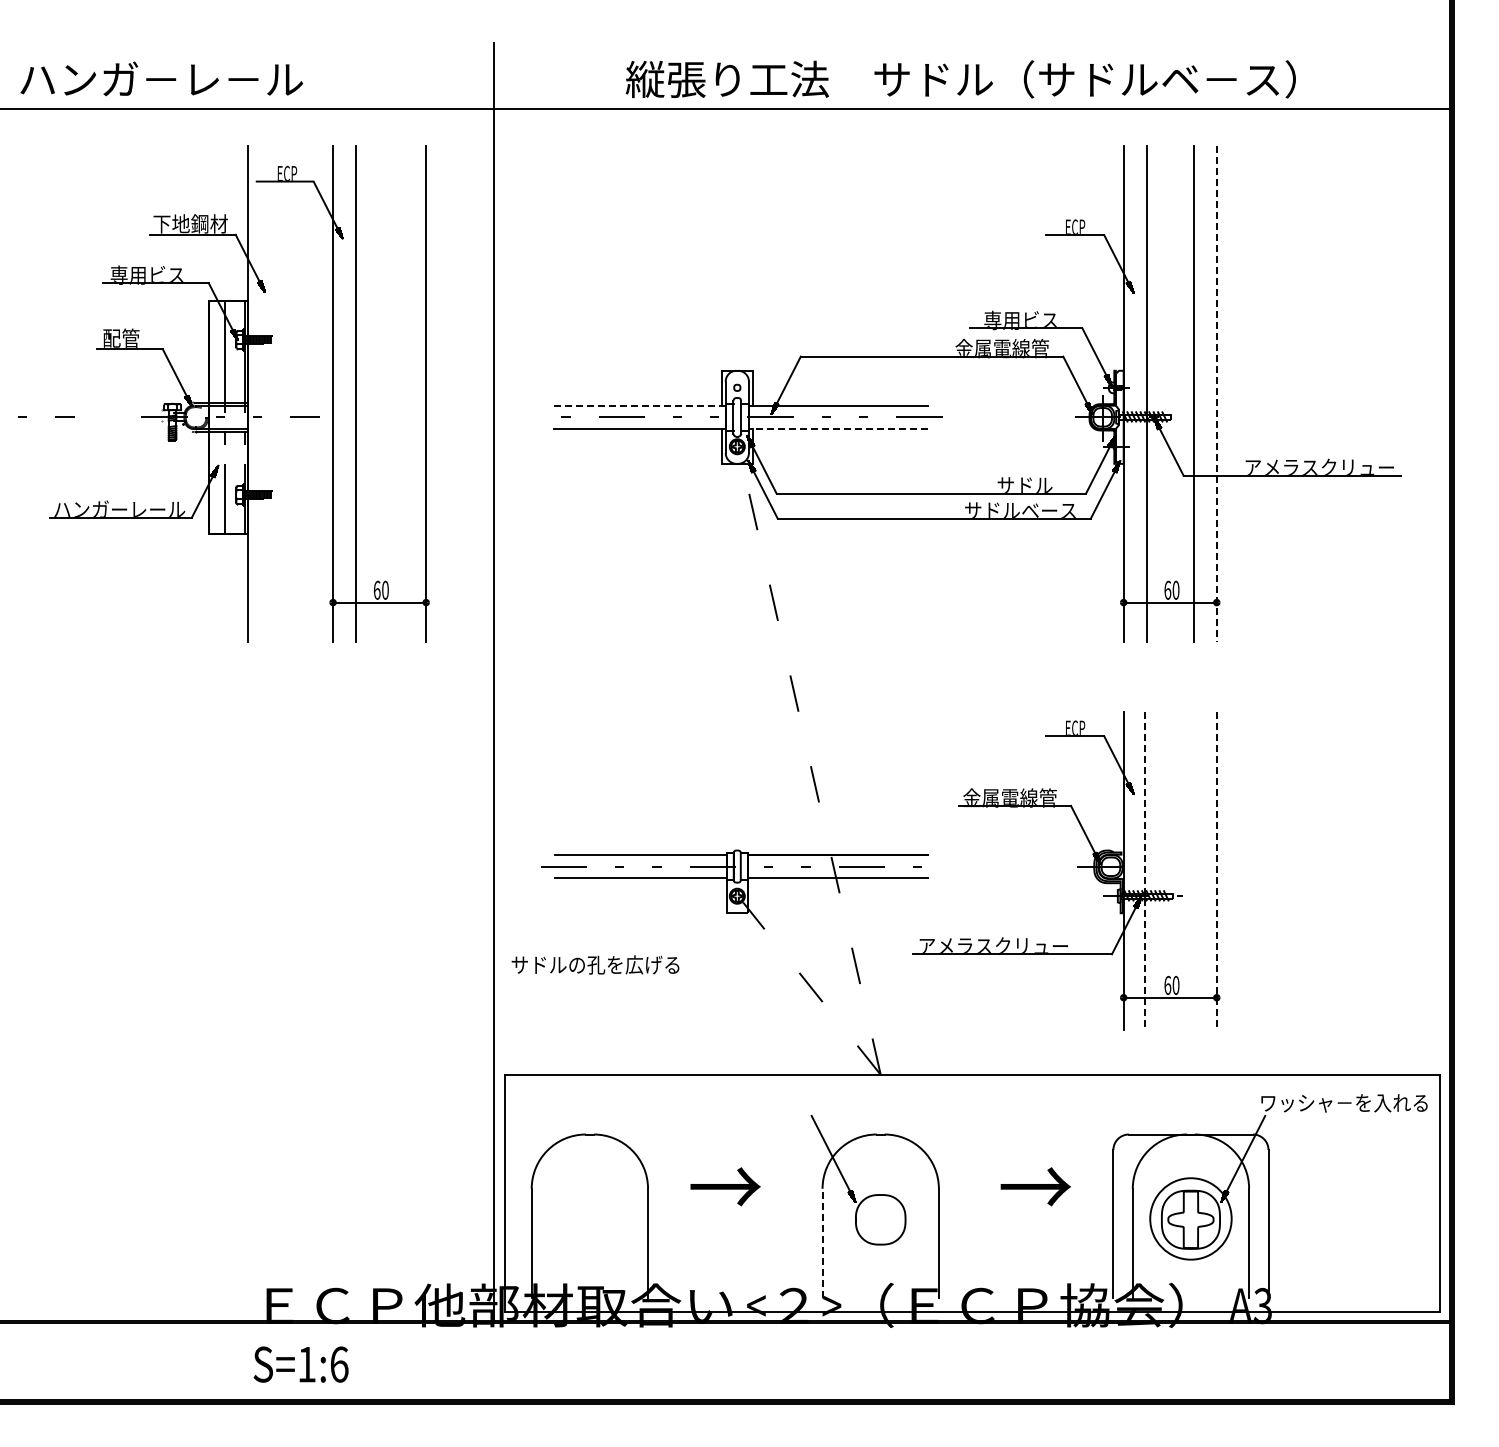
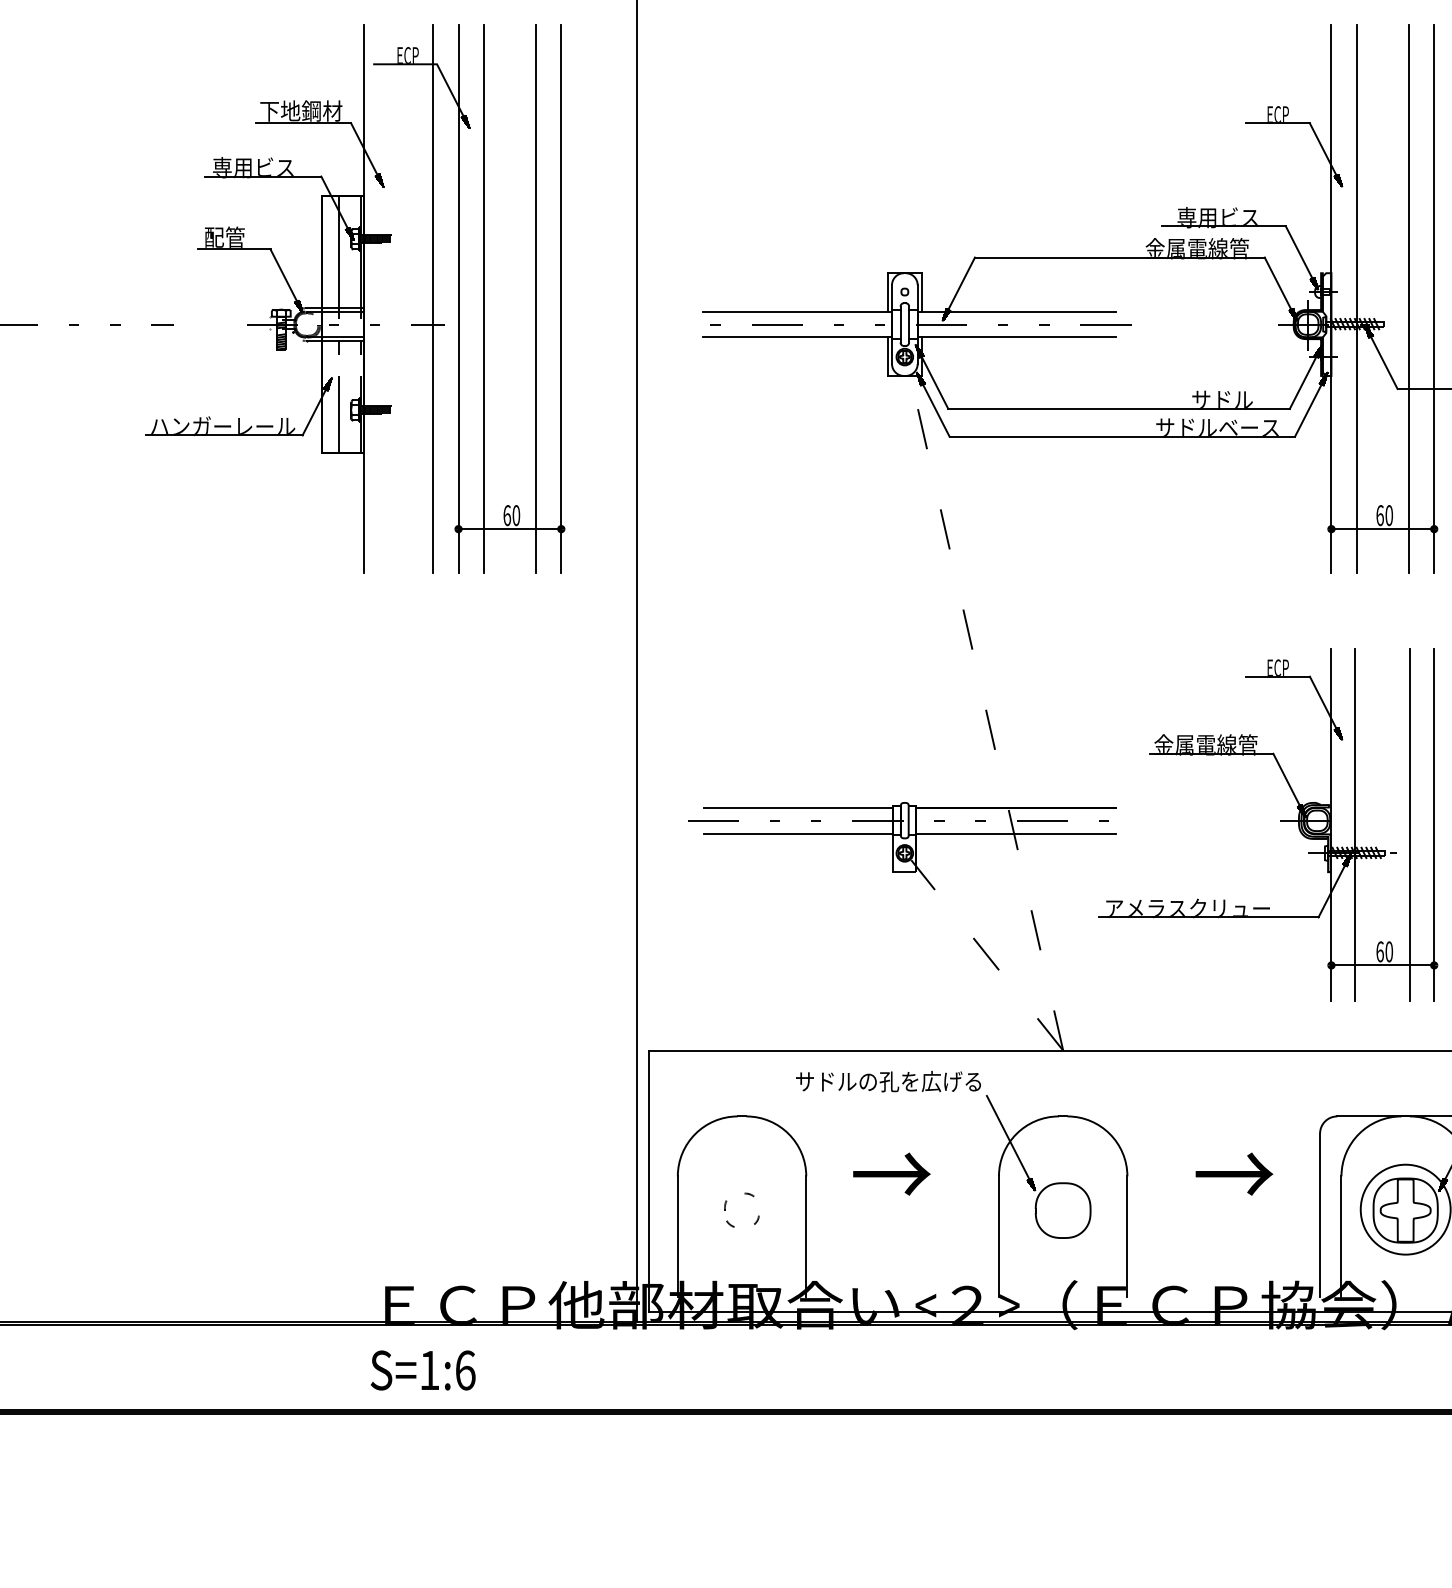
line: (309, 393) -> (432, 298), added
line: (402, 393) -> (535, 298), added
line: (1216, 394) -> (1433, 299), dashed -> solid
line: (639, 405) -> (796, 311), dashed -> solid
line: (838, 428) -> (1016, 336), dashed -> solid
line: (1145, 870) -> (1355, 824), dashed -> solid
line: (1195, 870) -> (1410, 824), added
line: (1216, 870) -> (1433, 824), dashed -> solid
text: (595, 964) -> (888, 1081), moved
part: (575, 1218) -> (726, 1209), added
line: (822, 1243) -> (998, 1236), dashed -> solid

